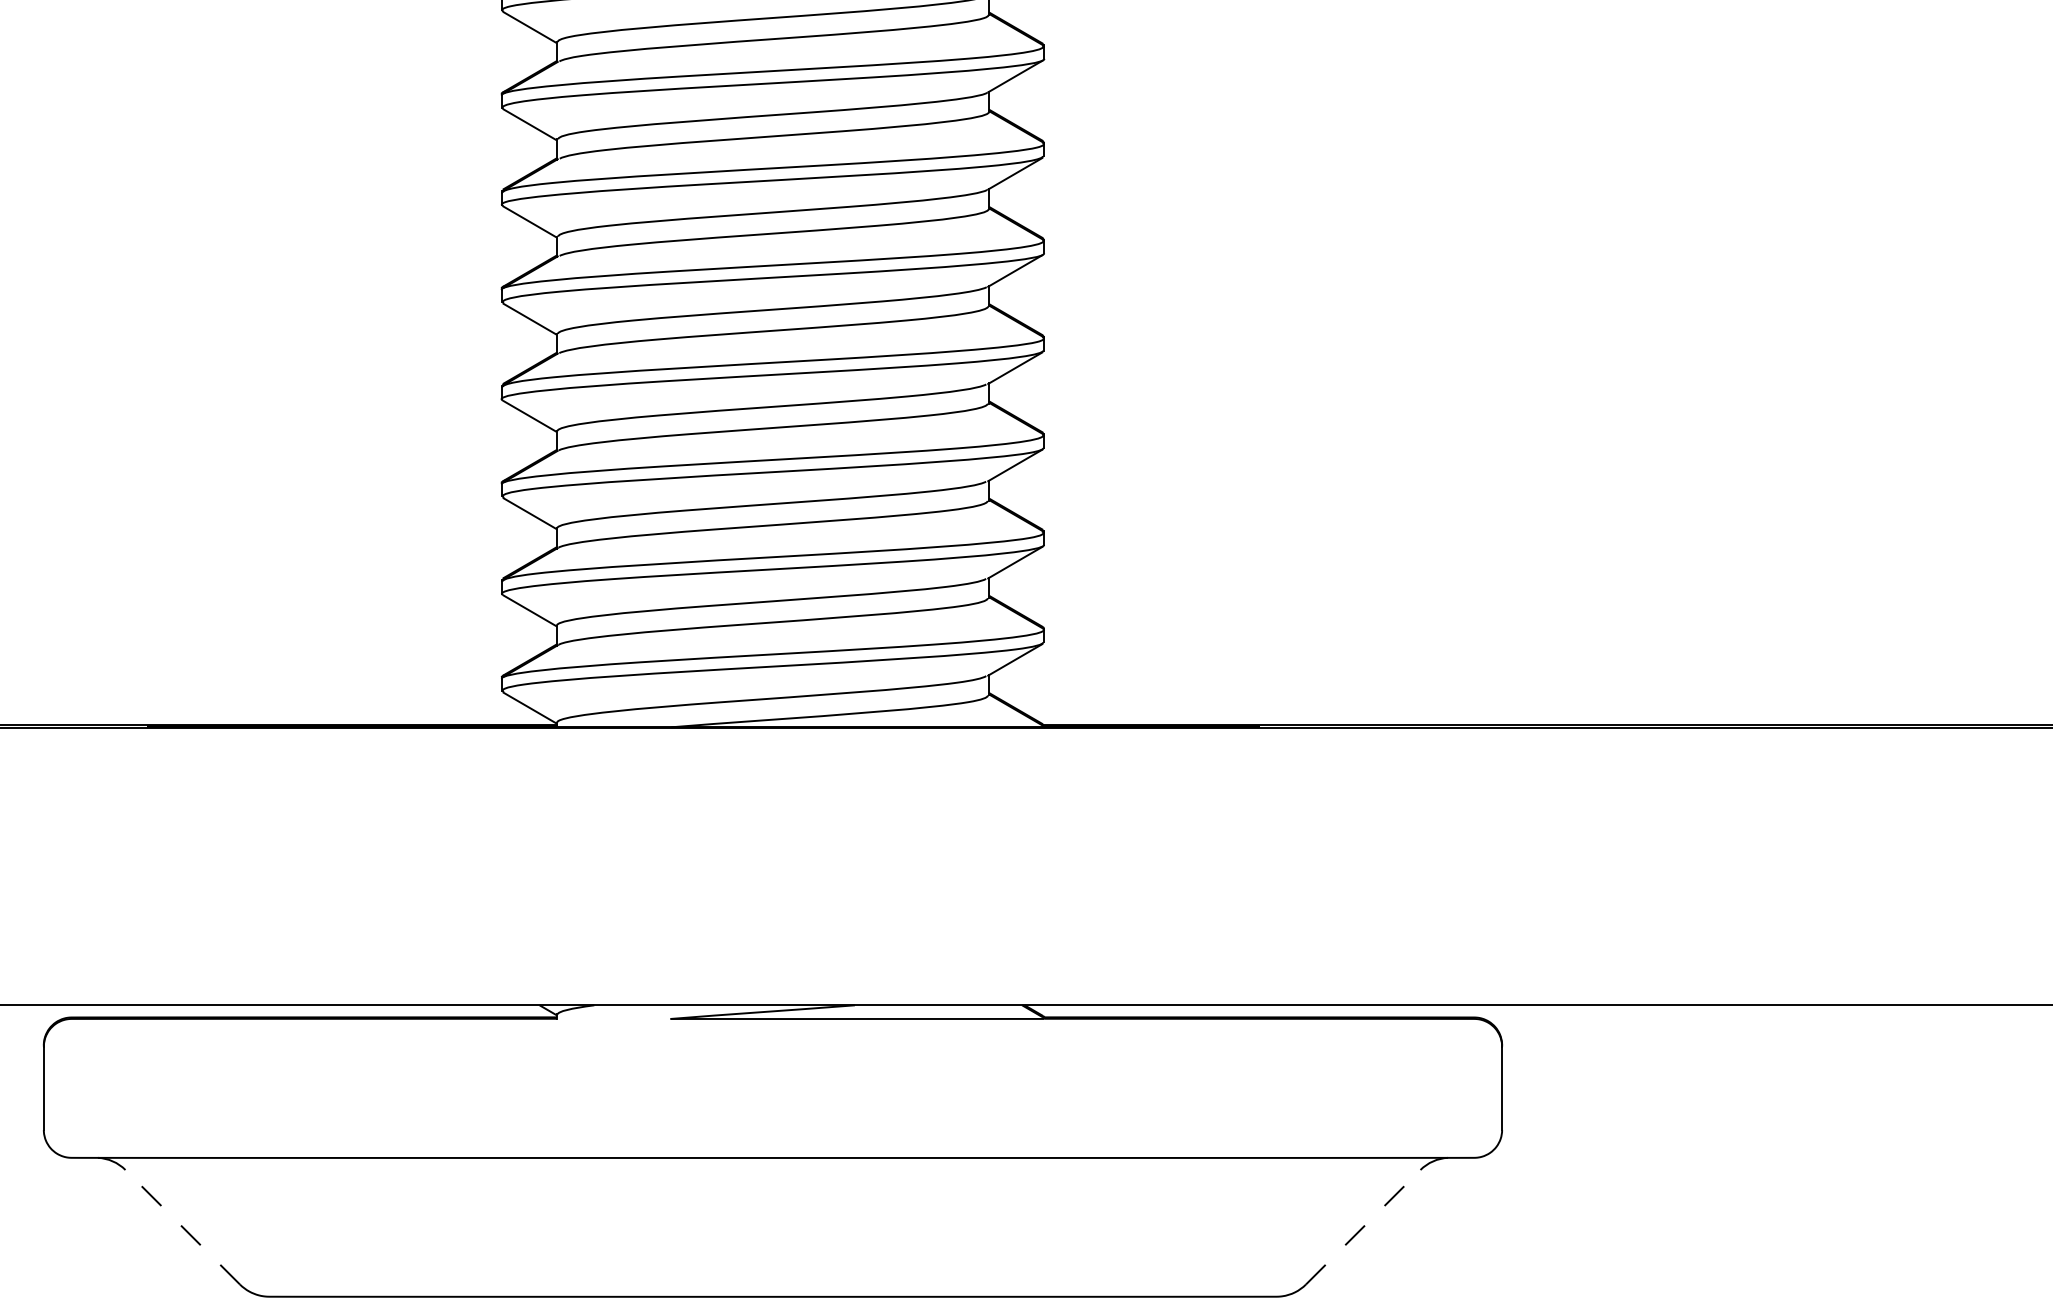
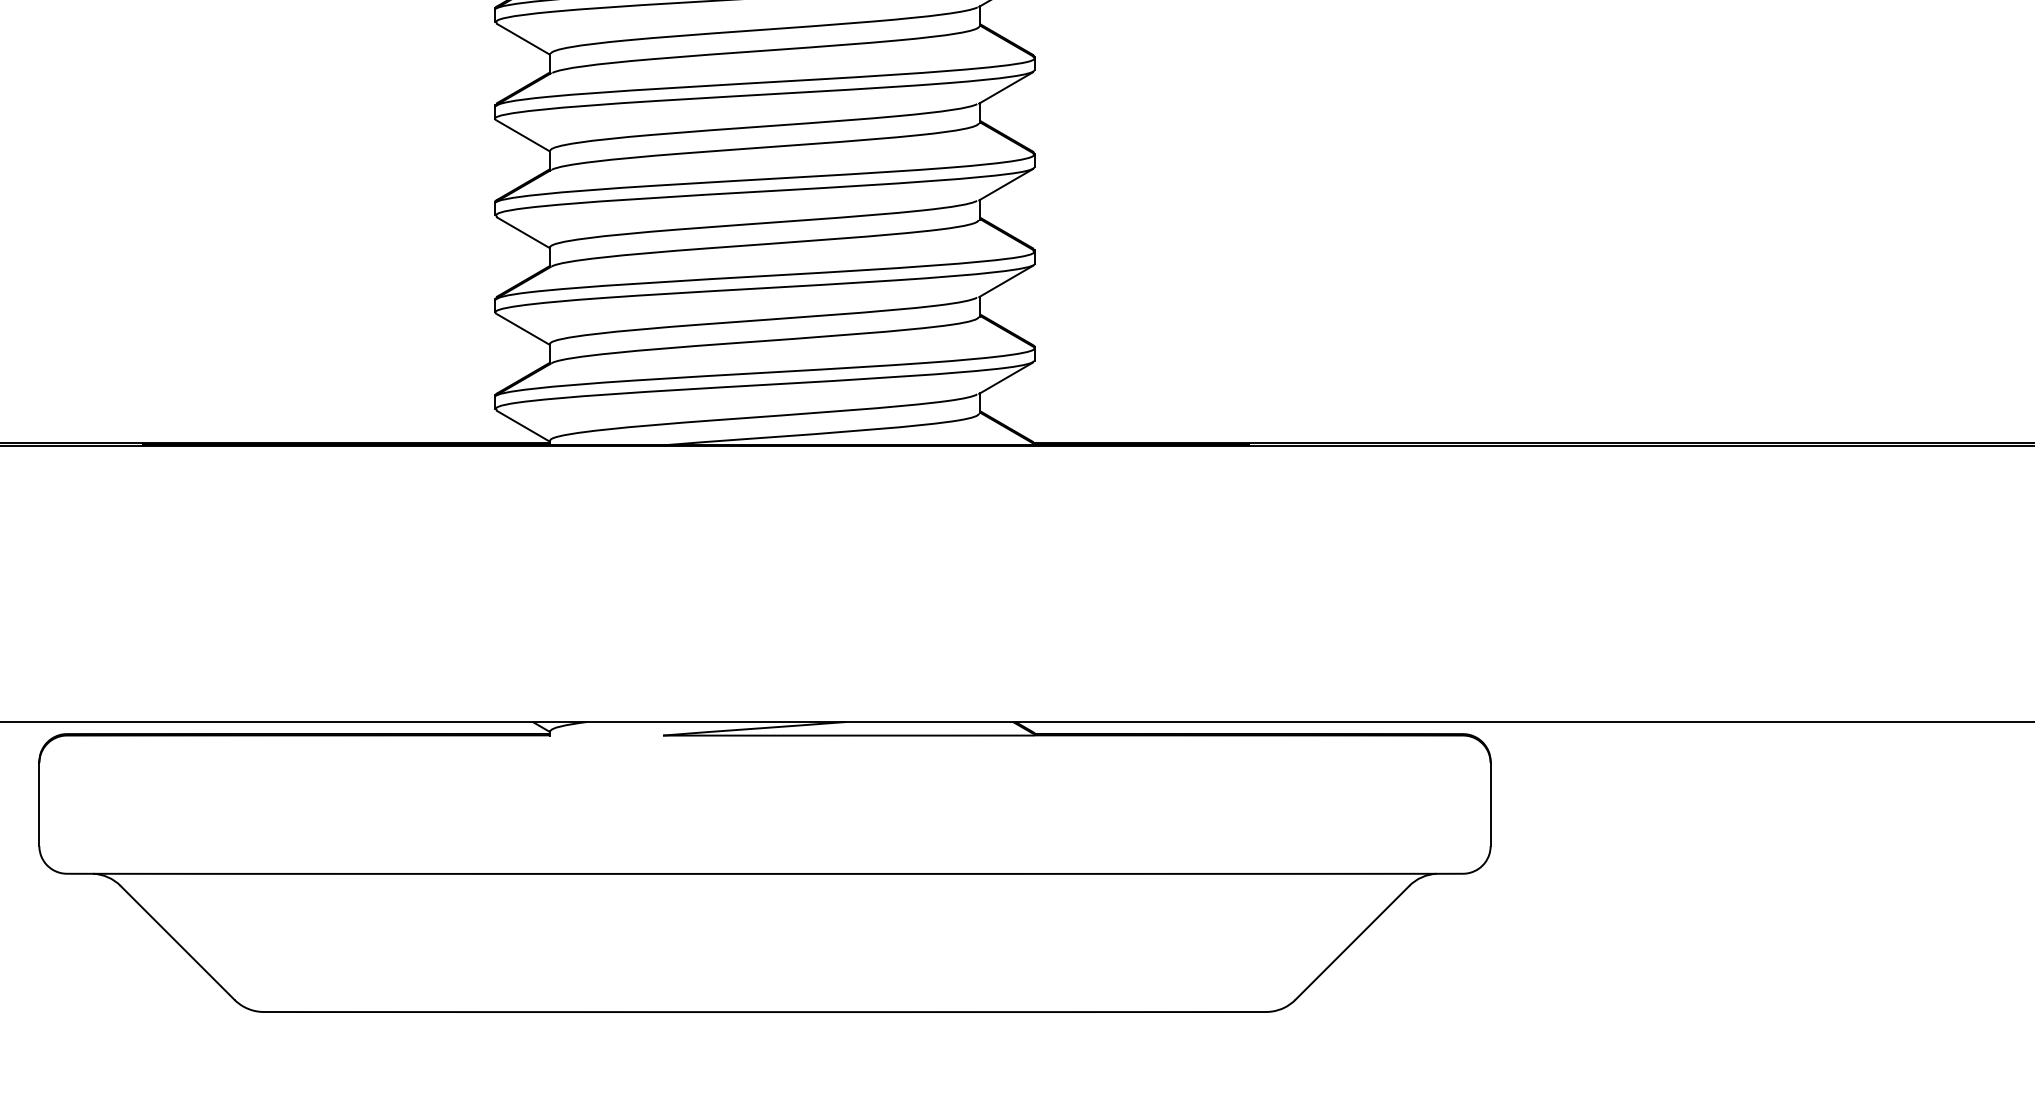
line: (182, 1227) -> (177, 943), dashed -> solid
line: (1363, 1227) -> (1352, 943), dashed -> solid

